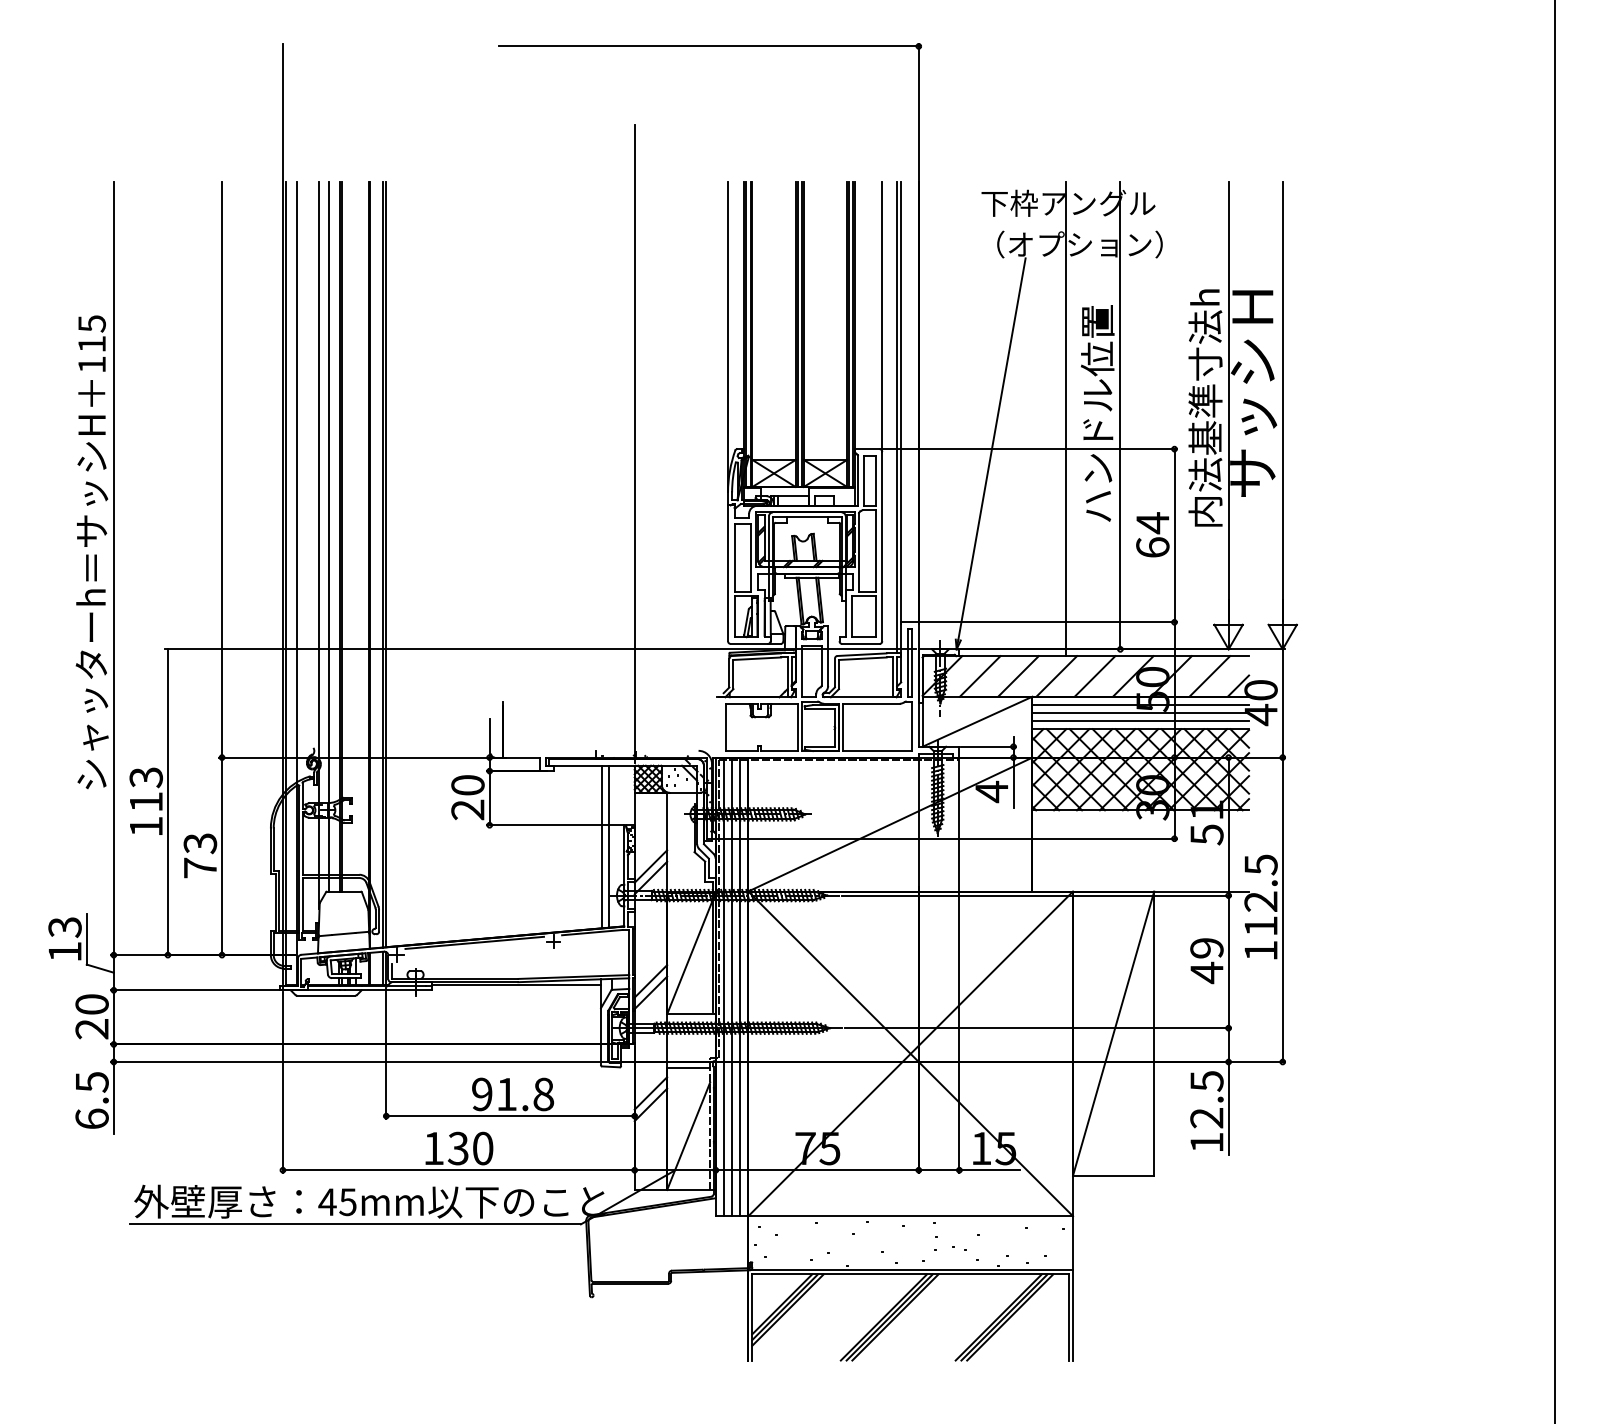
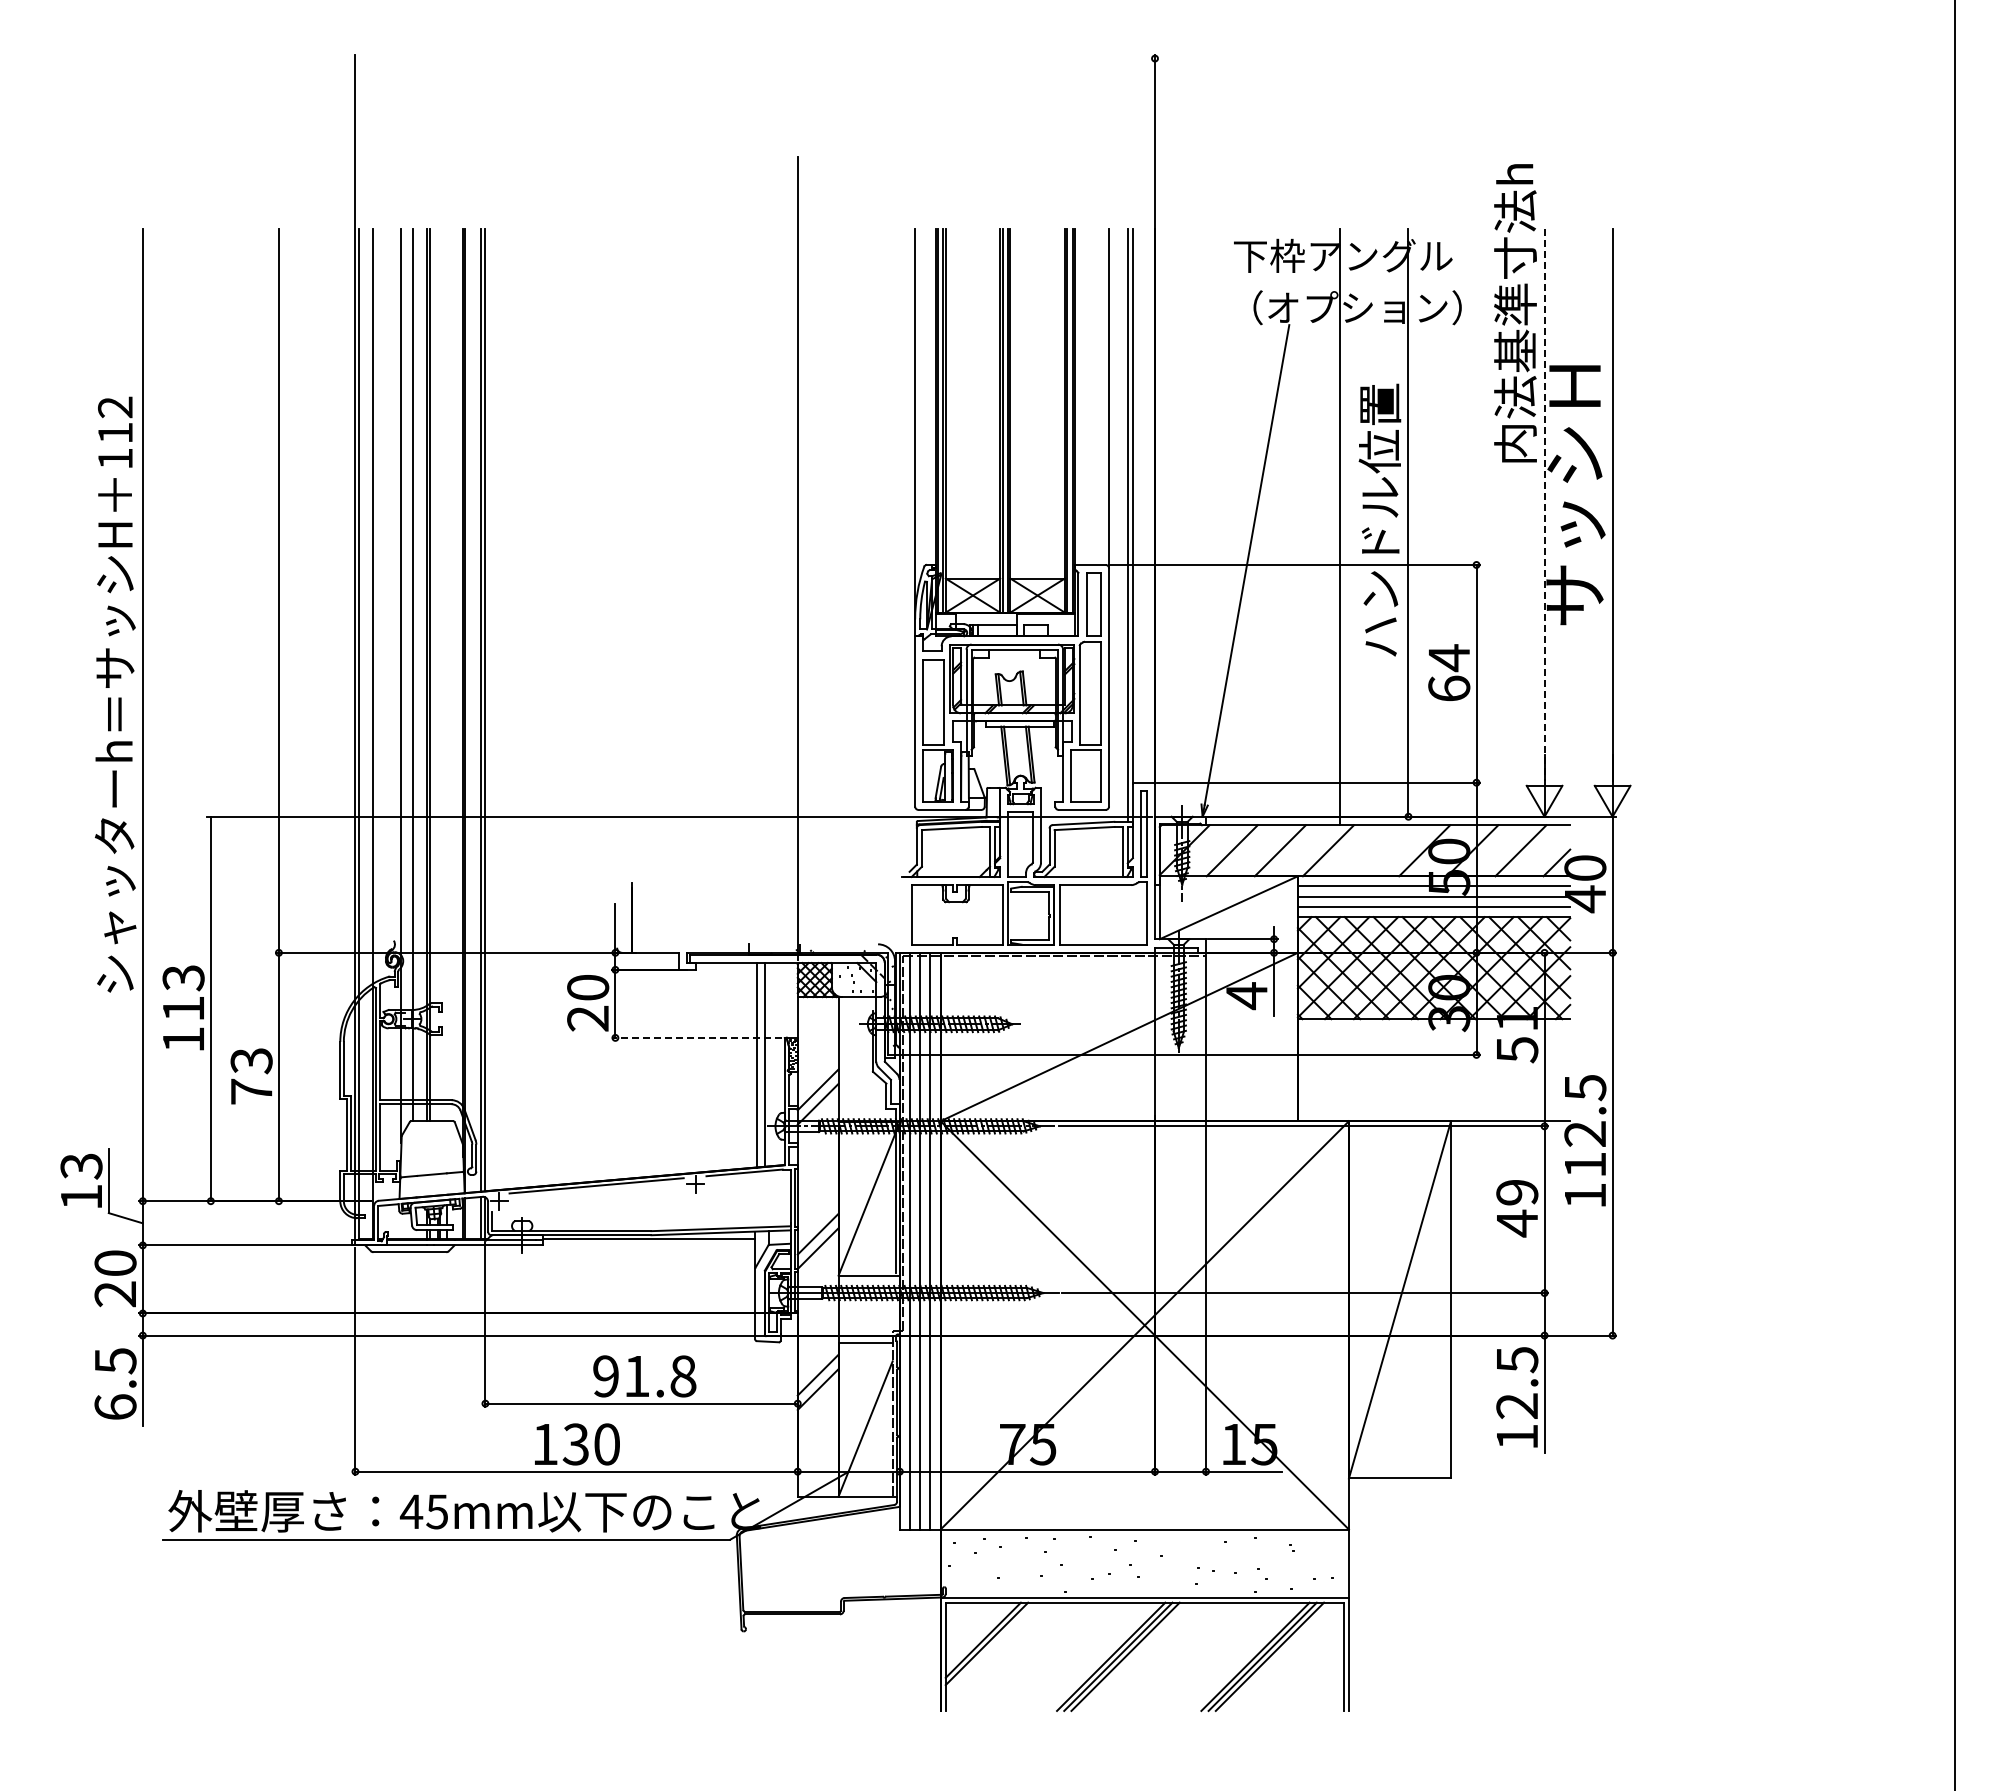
line: (709, 46) -> (891, 58), removed
text: (92, 323) -> (115, 407), 115 -> 112
line: (1228, 401) -> (1544, 505), solid -> dashed
text: (1205, 408) -> (1515, 313), moved
line: (1094, 676) -> (1376, 850), removed
line: (554, 824) -> (696, 1037), solid -> dashed
line: (787, 1310) -> (990, 1647), removed

